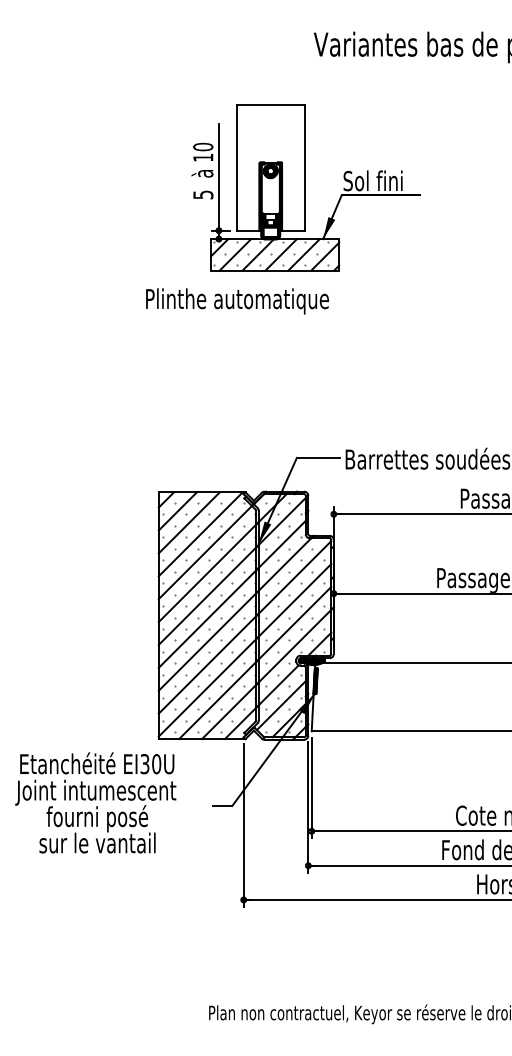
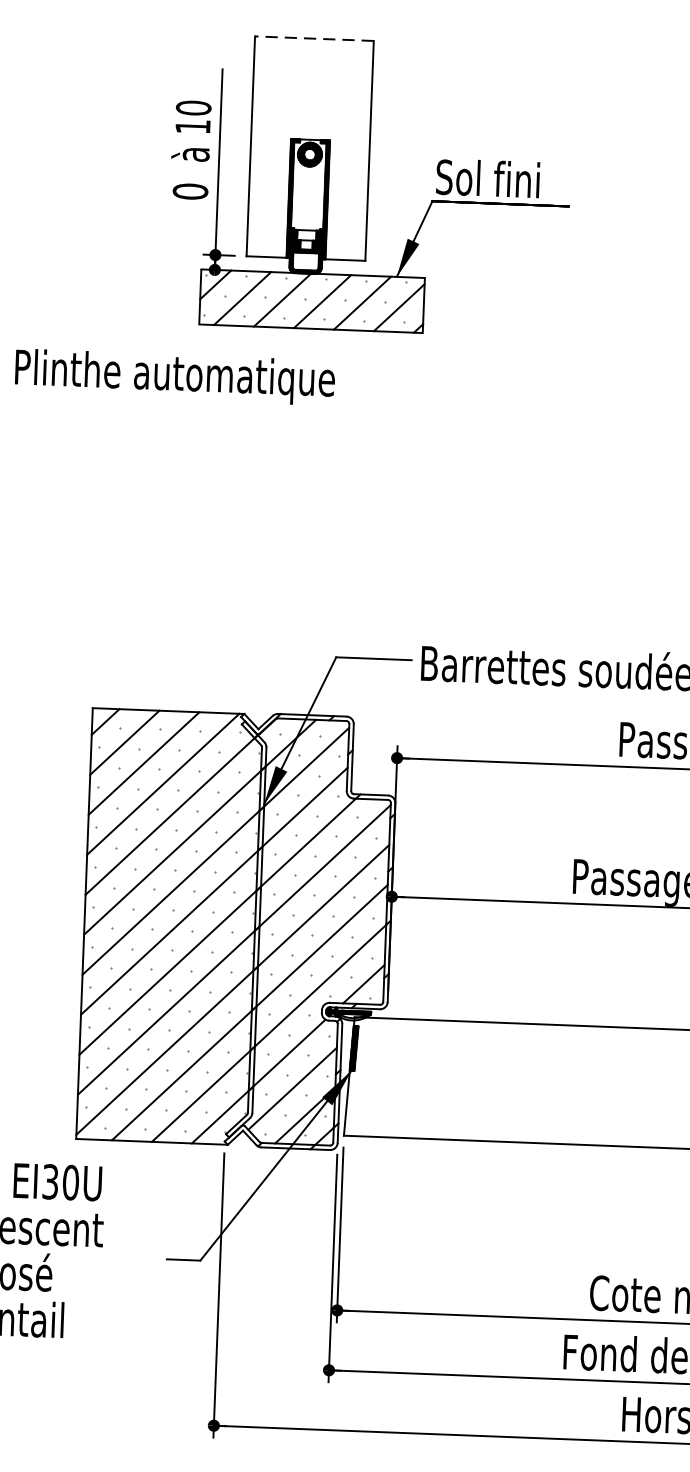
line: (270, 104) -> (313, 38), solid -> dashed
text: (203, 194) -> (190, 190), 5 -> 0
text: (237, 301) -> (175, 377), moved

